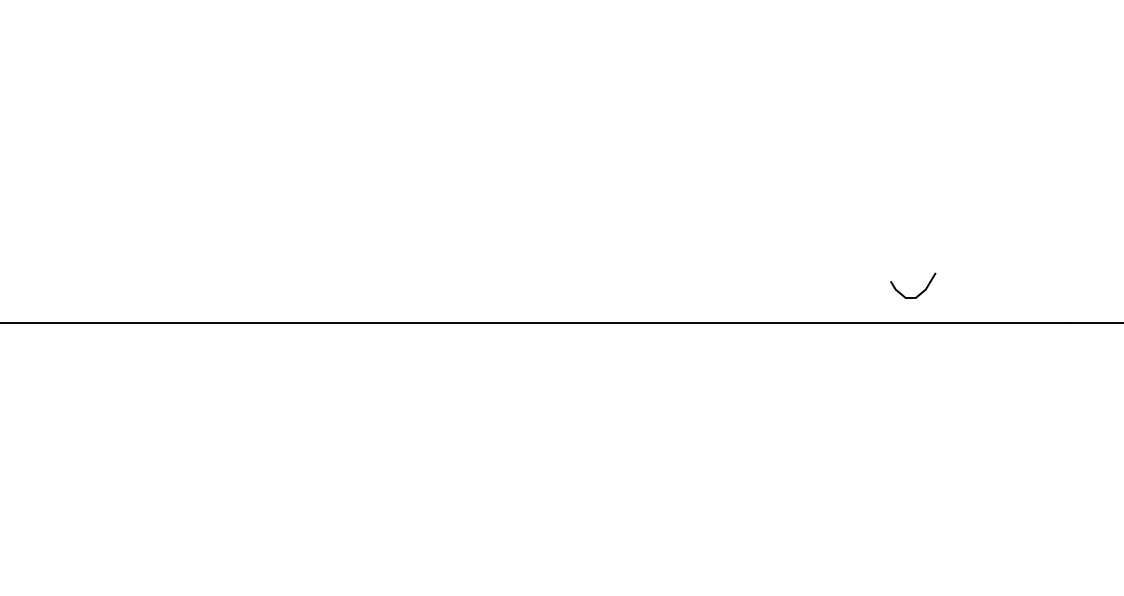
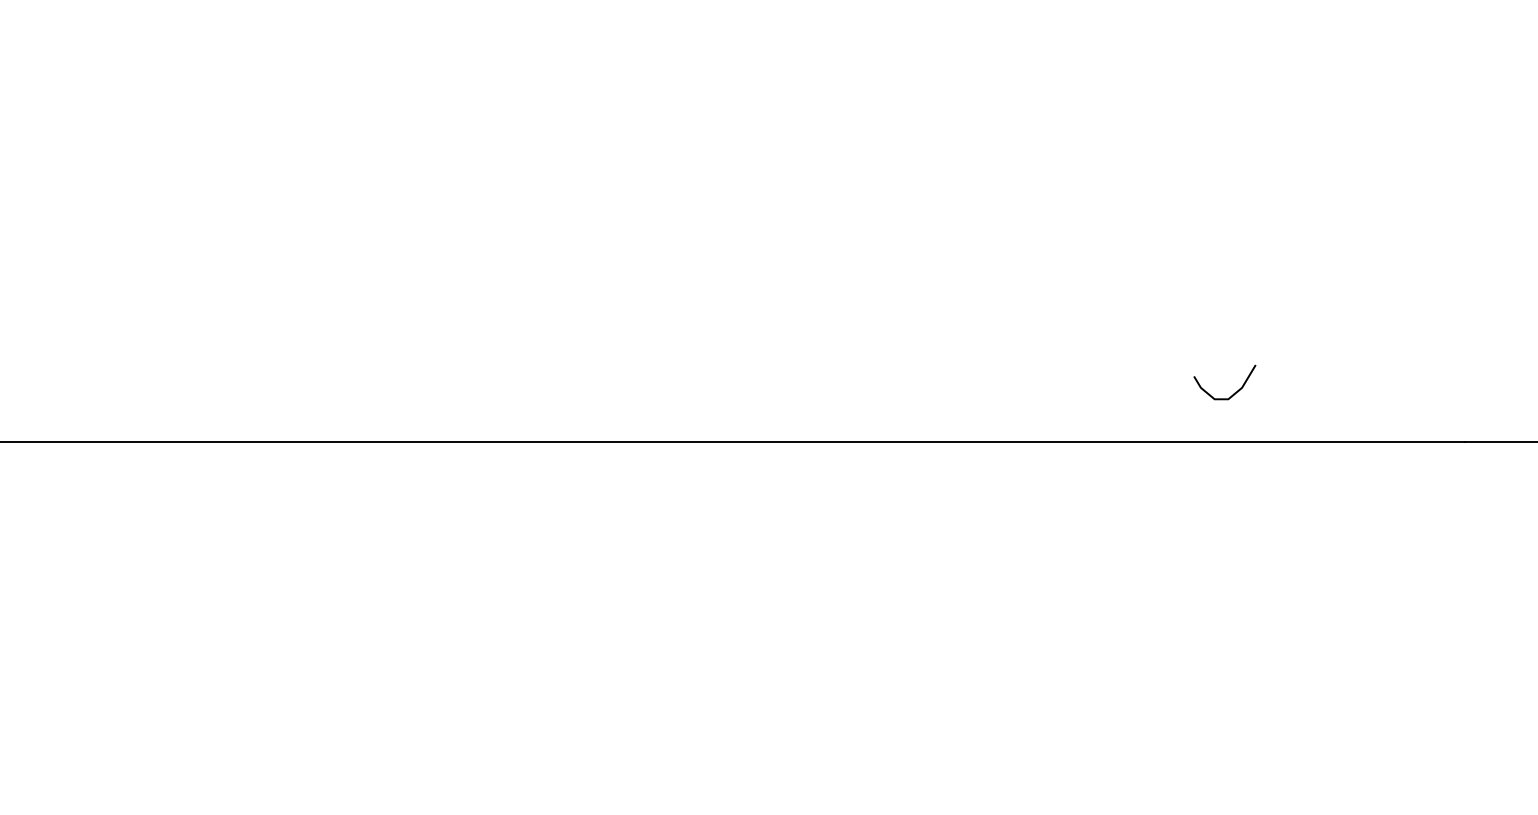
curve: (920, 292) -> (1234, 391), moved

